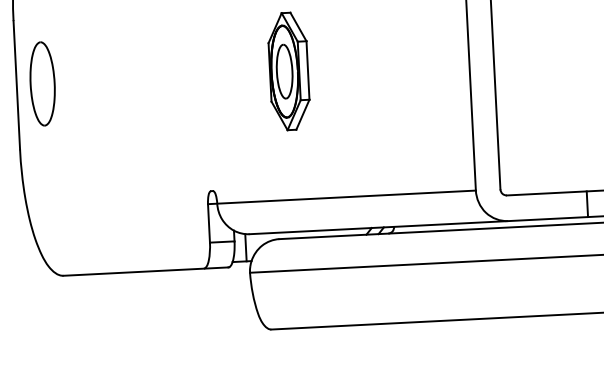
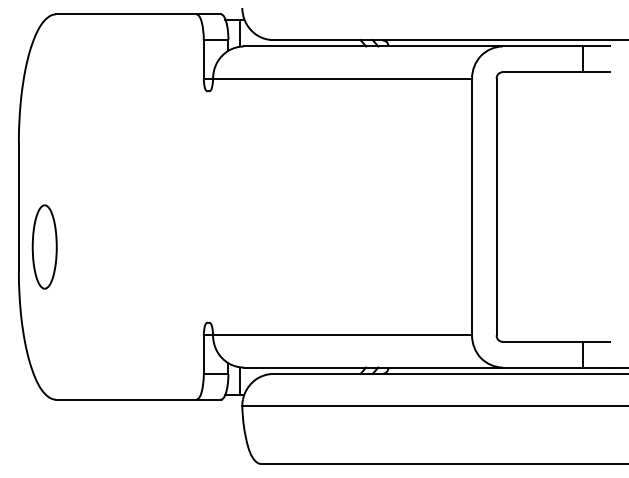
part: (289, 70) -> (291, 206), removed
part: (42, 83) -> (44, 246), moved

